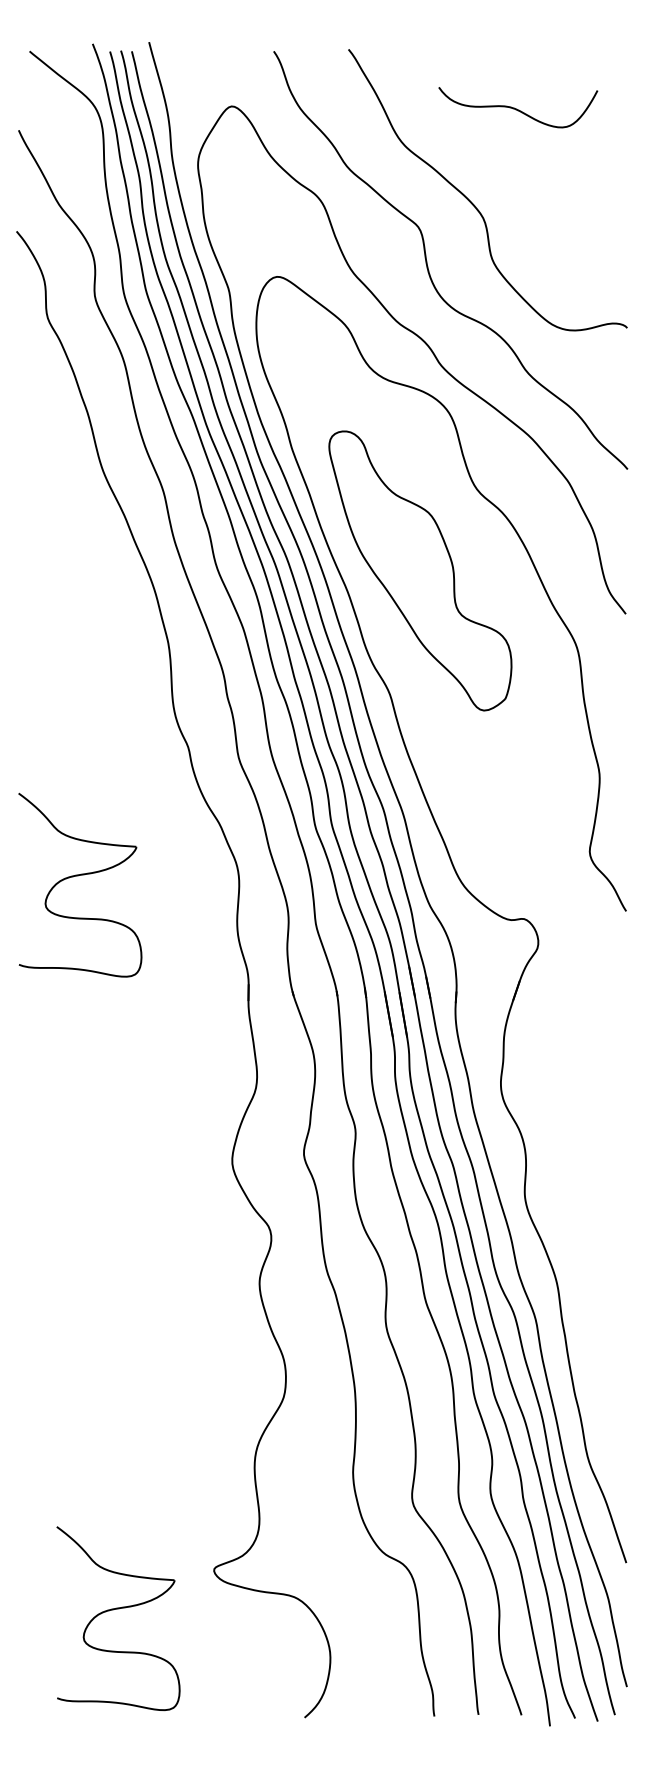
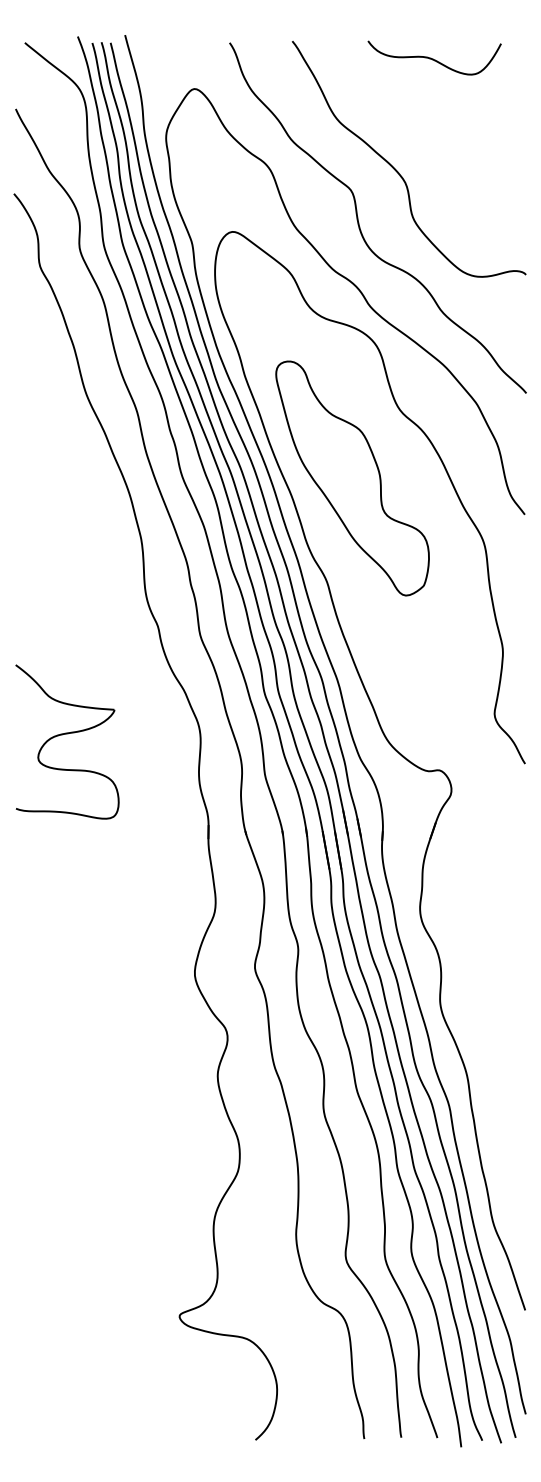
curve: (516, 108) -> (433, 58), moved
part: (118, 1609) -> (99, 1349), removed

